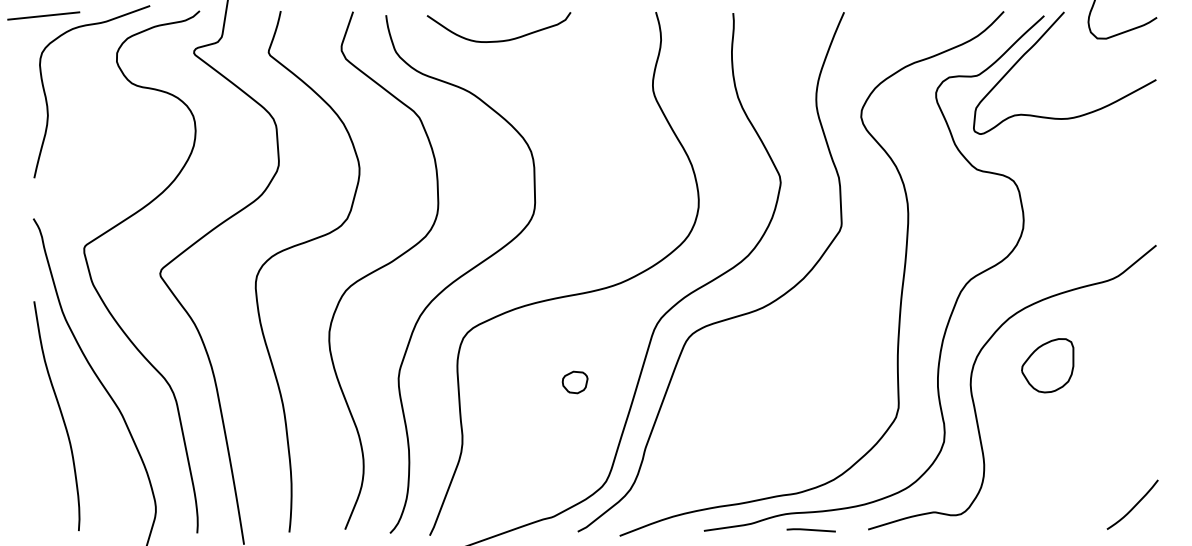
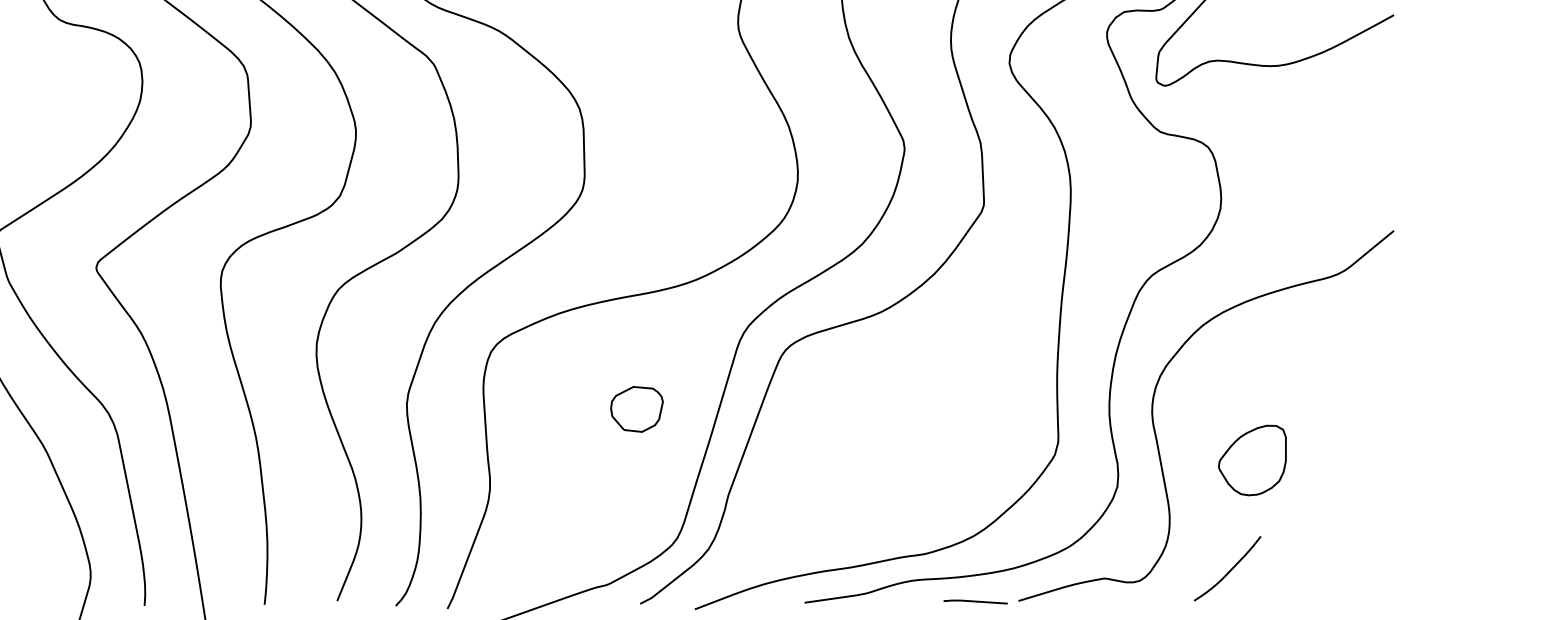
part: (1047, 365) -> (1252, 460), moved
part: (574, 382) -> (635, 409), size x1.6
curve: (1134, 505) -> (1230, 569), moved
line: (810, 530) -> (974, 602), moved

